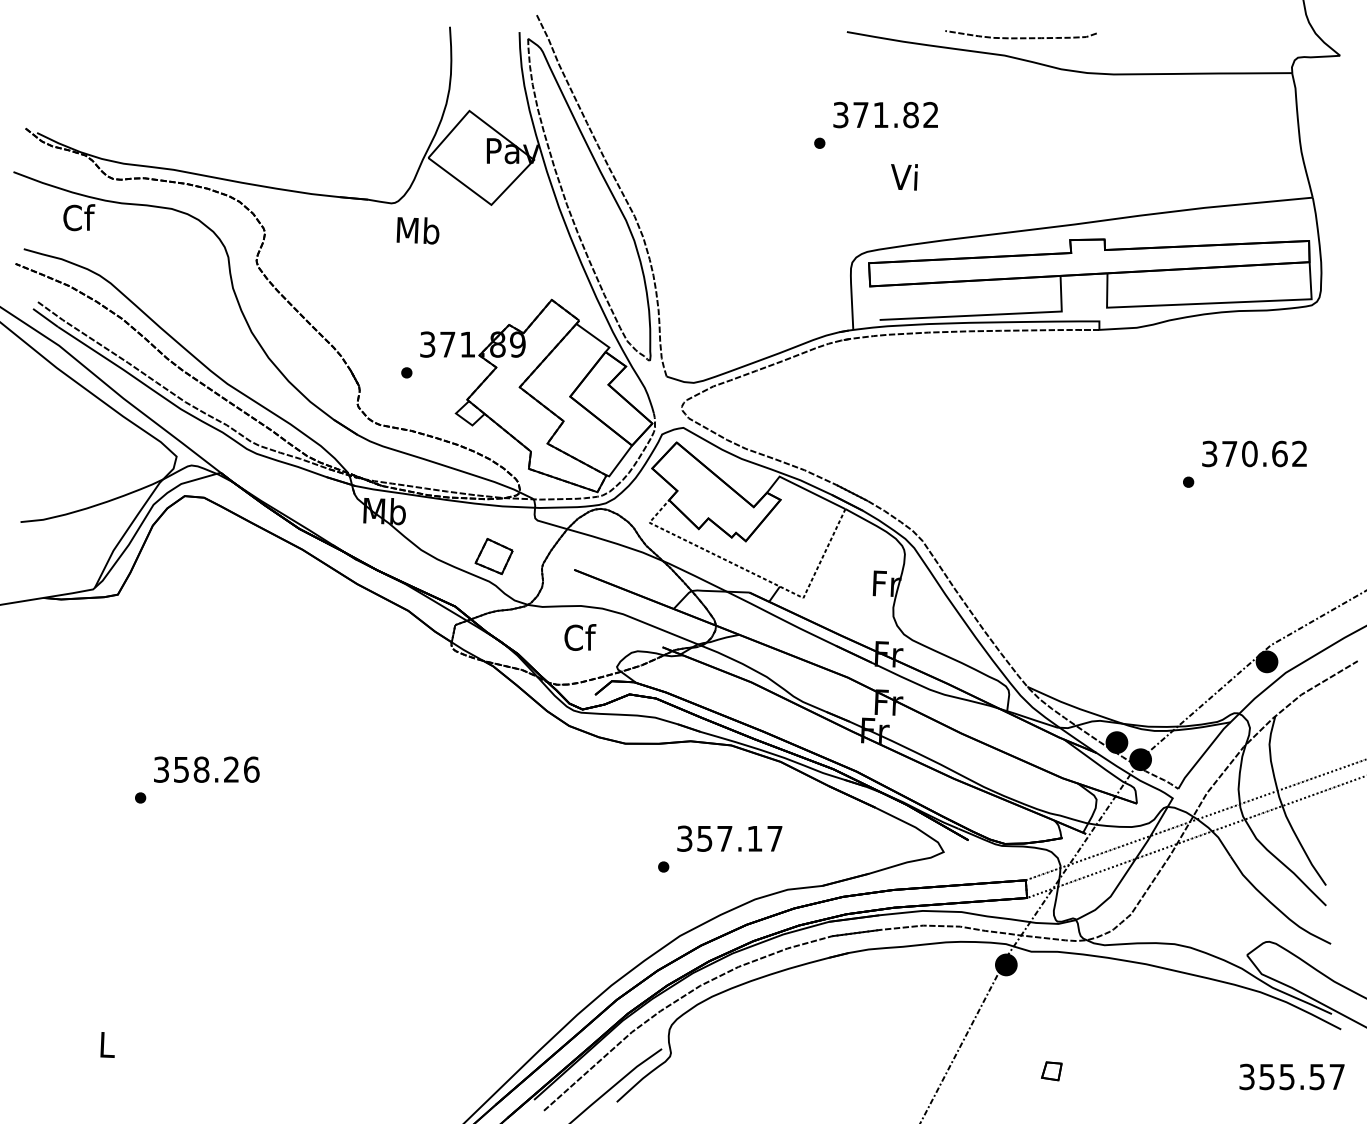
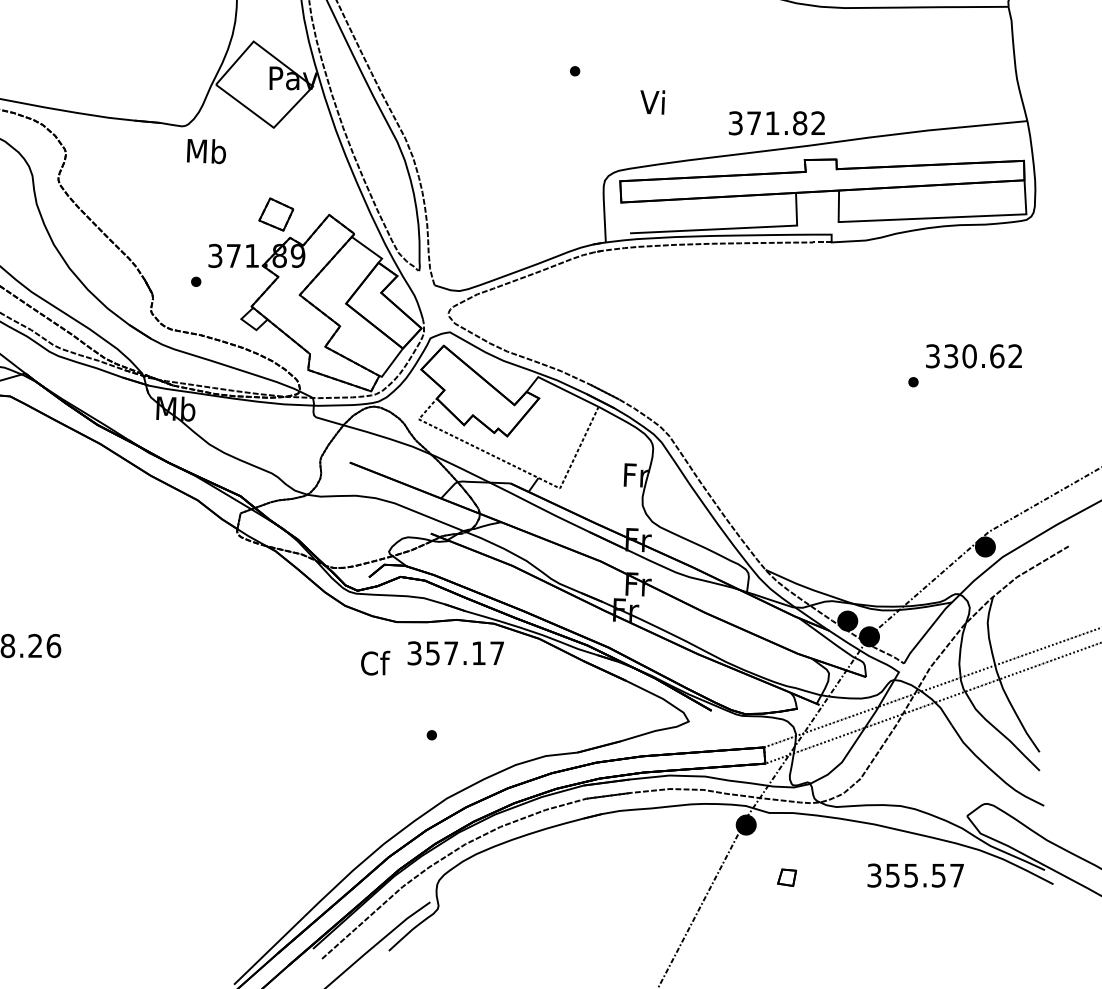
text: (885, 114) -> (776, 122), moved
text: (1229, 453) -> (951, 355), 370.62 -> 330.62
part: (493, 556) -> (275, 214), moved
text: (580, 637) -> (375, 663), moved
text: (729, 838) -> (455, 653), moved
part: (1051, 1071) -> (786, 877), moved
text: (1291, 1076) -> (915, 875), moved

